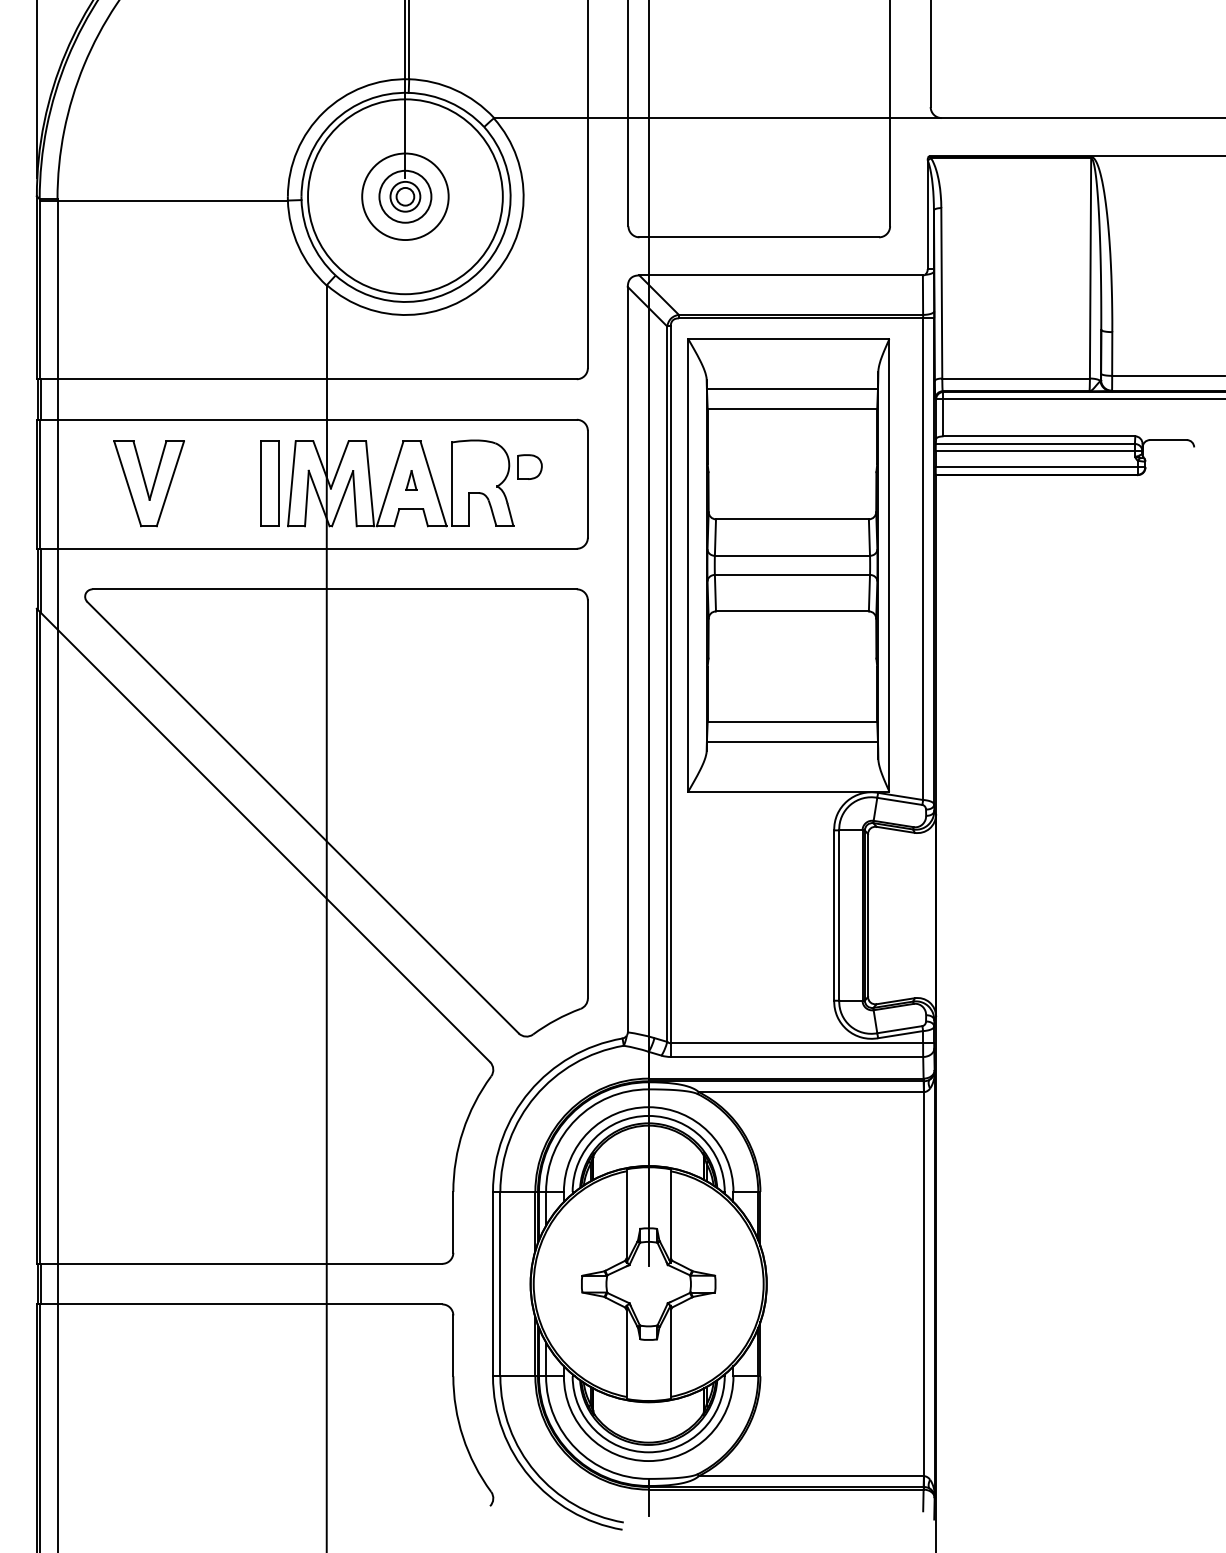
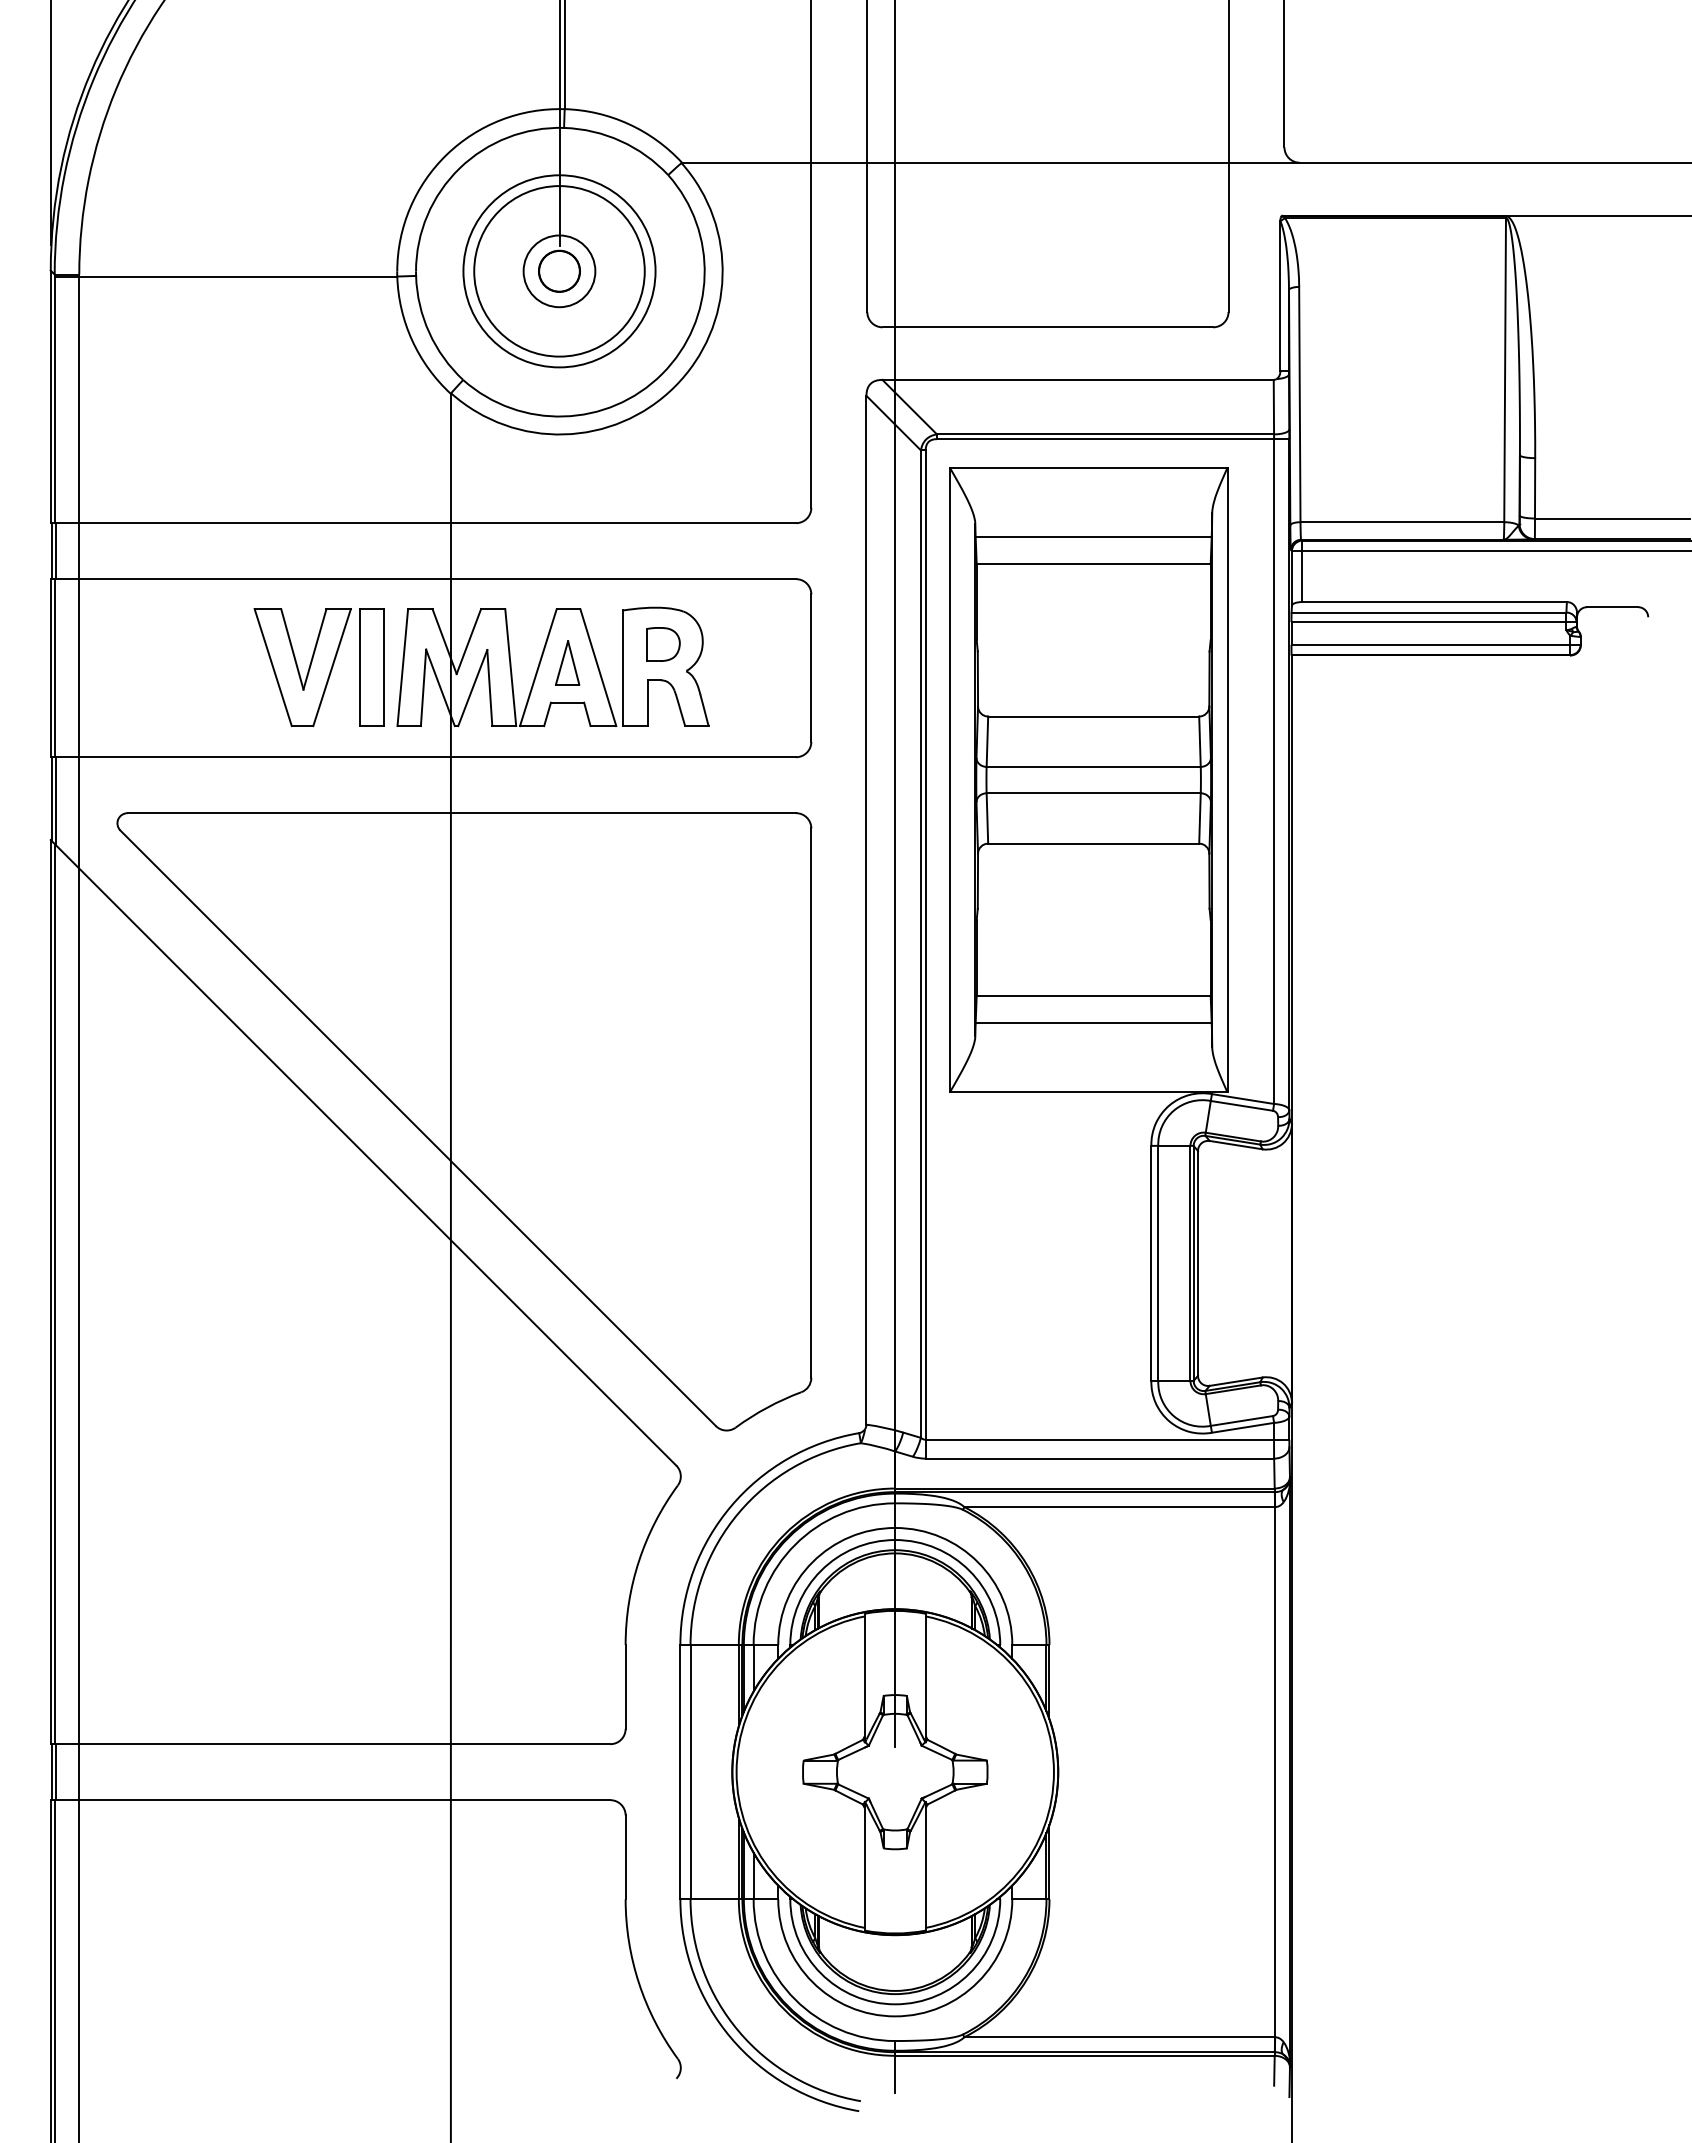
circle: (405, 196) -> (559, 271), size x0.71
circle: (405, 196) -> (559, 271), size x1.43
circle: (405, 196) -> (559, 271), size x1.67
part: (530, 467) -> (663, 644), moved
part: (411, 480) -> (567, 662), size x1.67
part: (148, 483) -> (302, 667), moved

